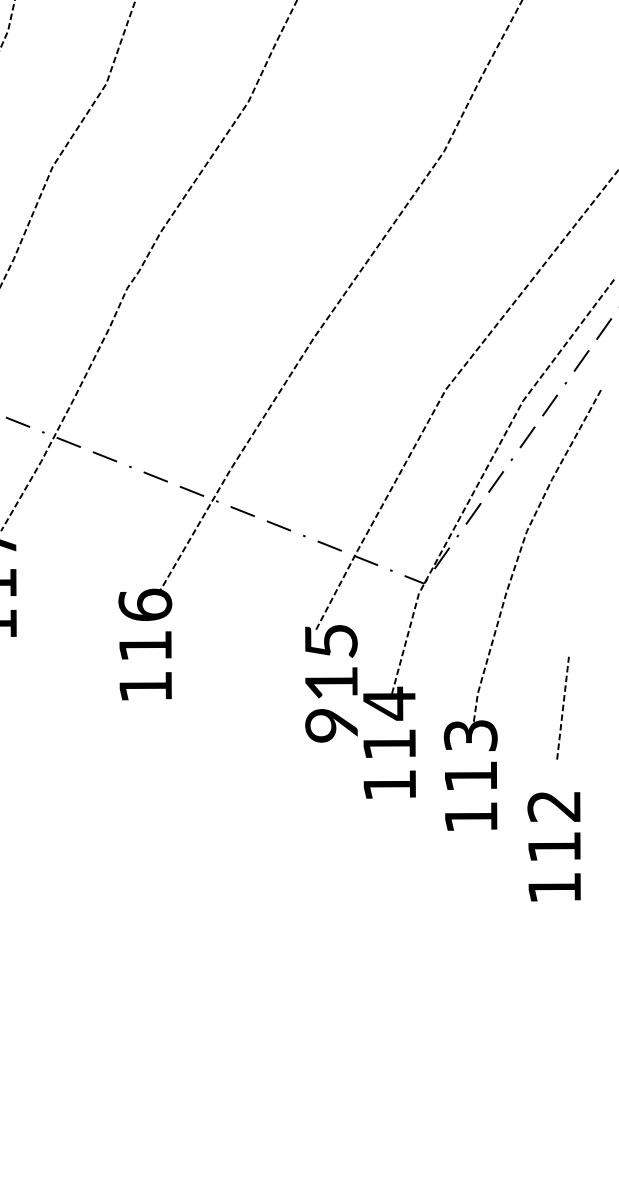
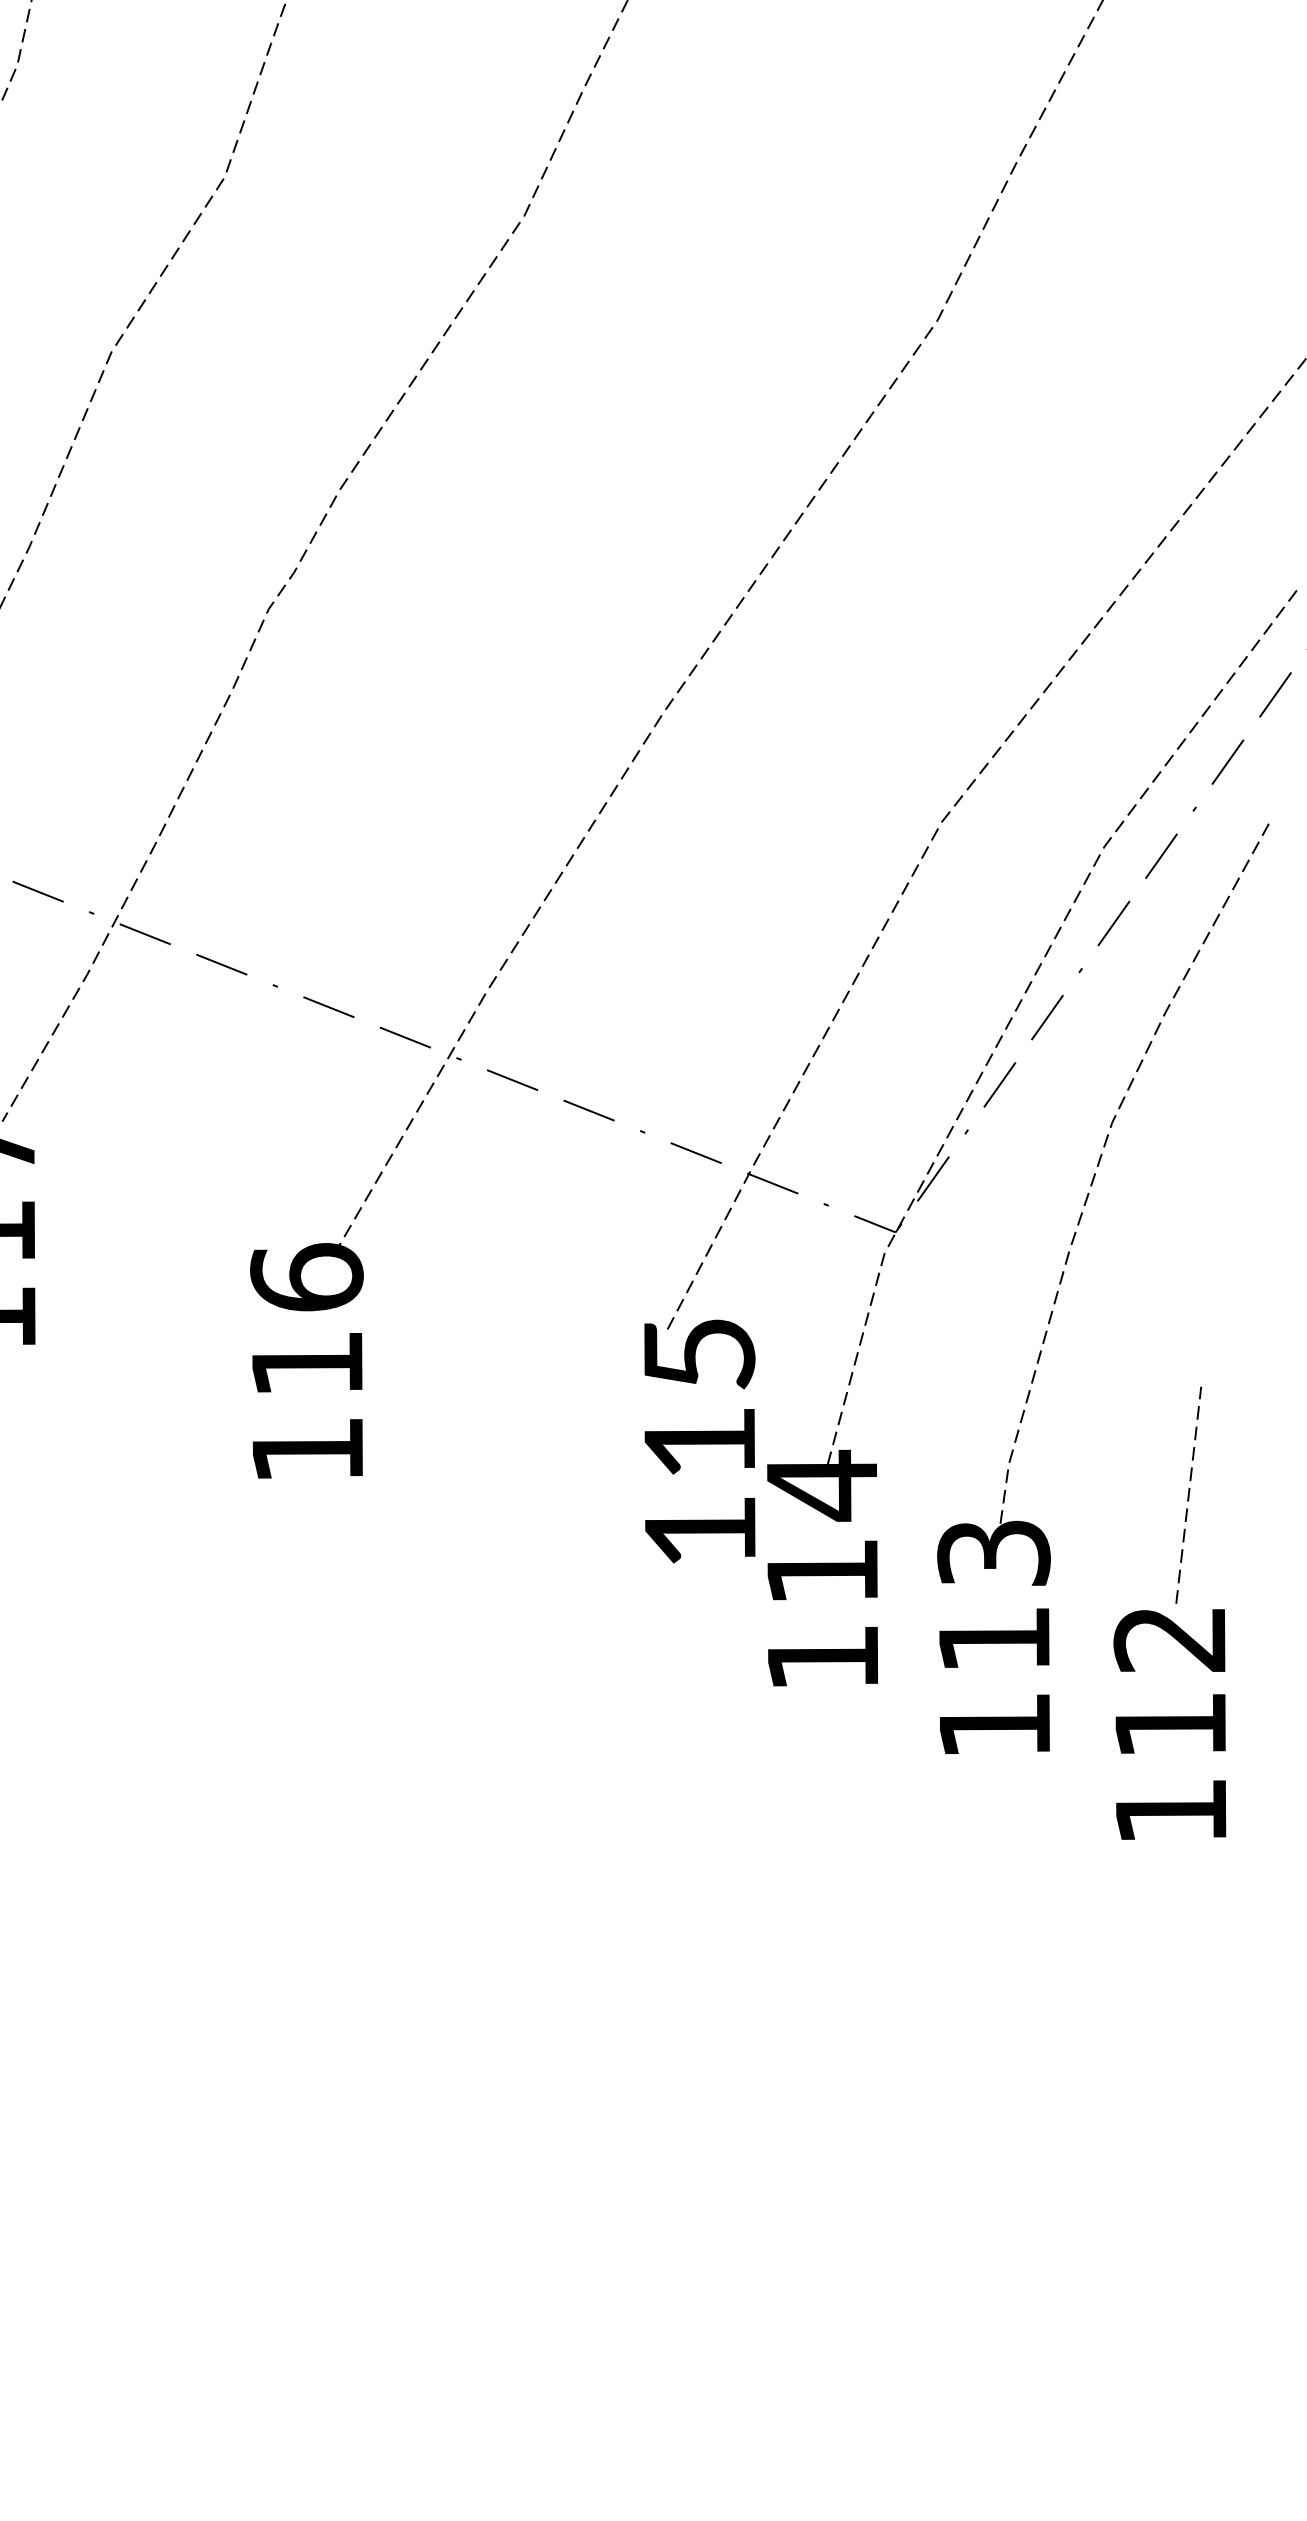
text: (331, 725) -> (699, 1531), 915 -> 115
text: (553, 846) -> (1168, 1723), moved

